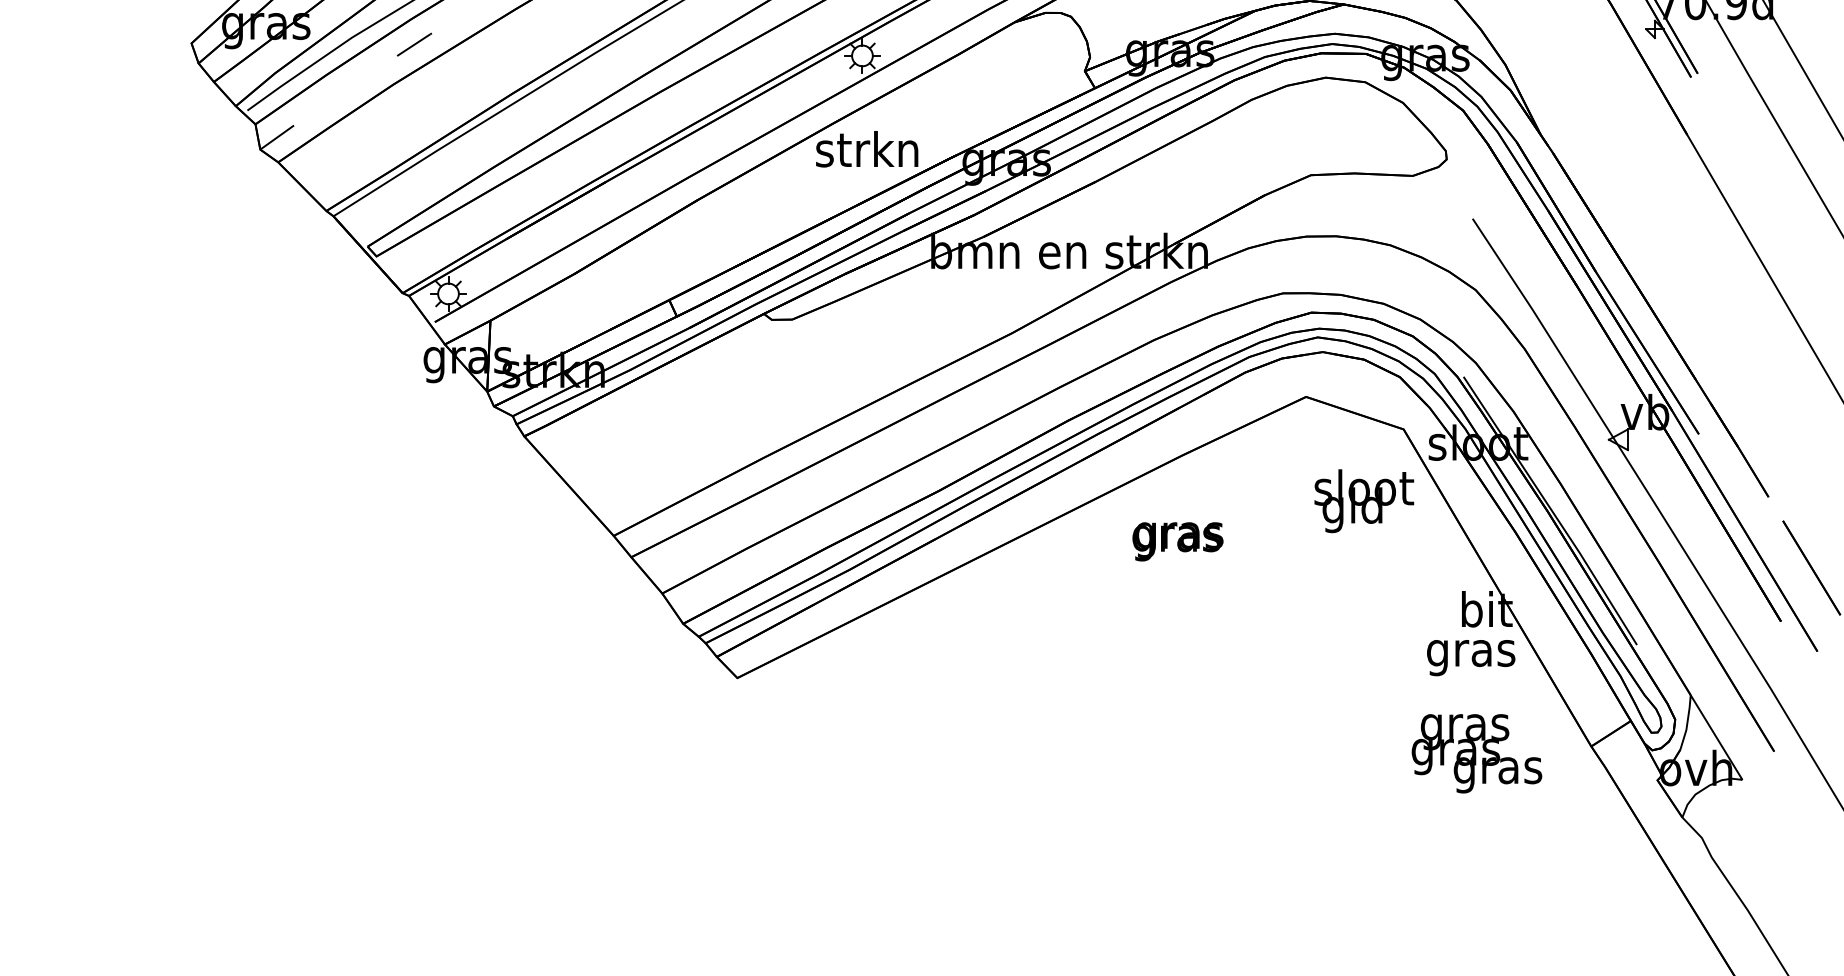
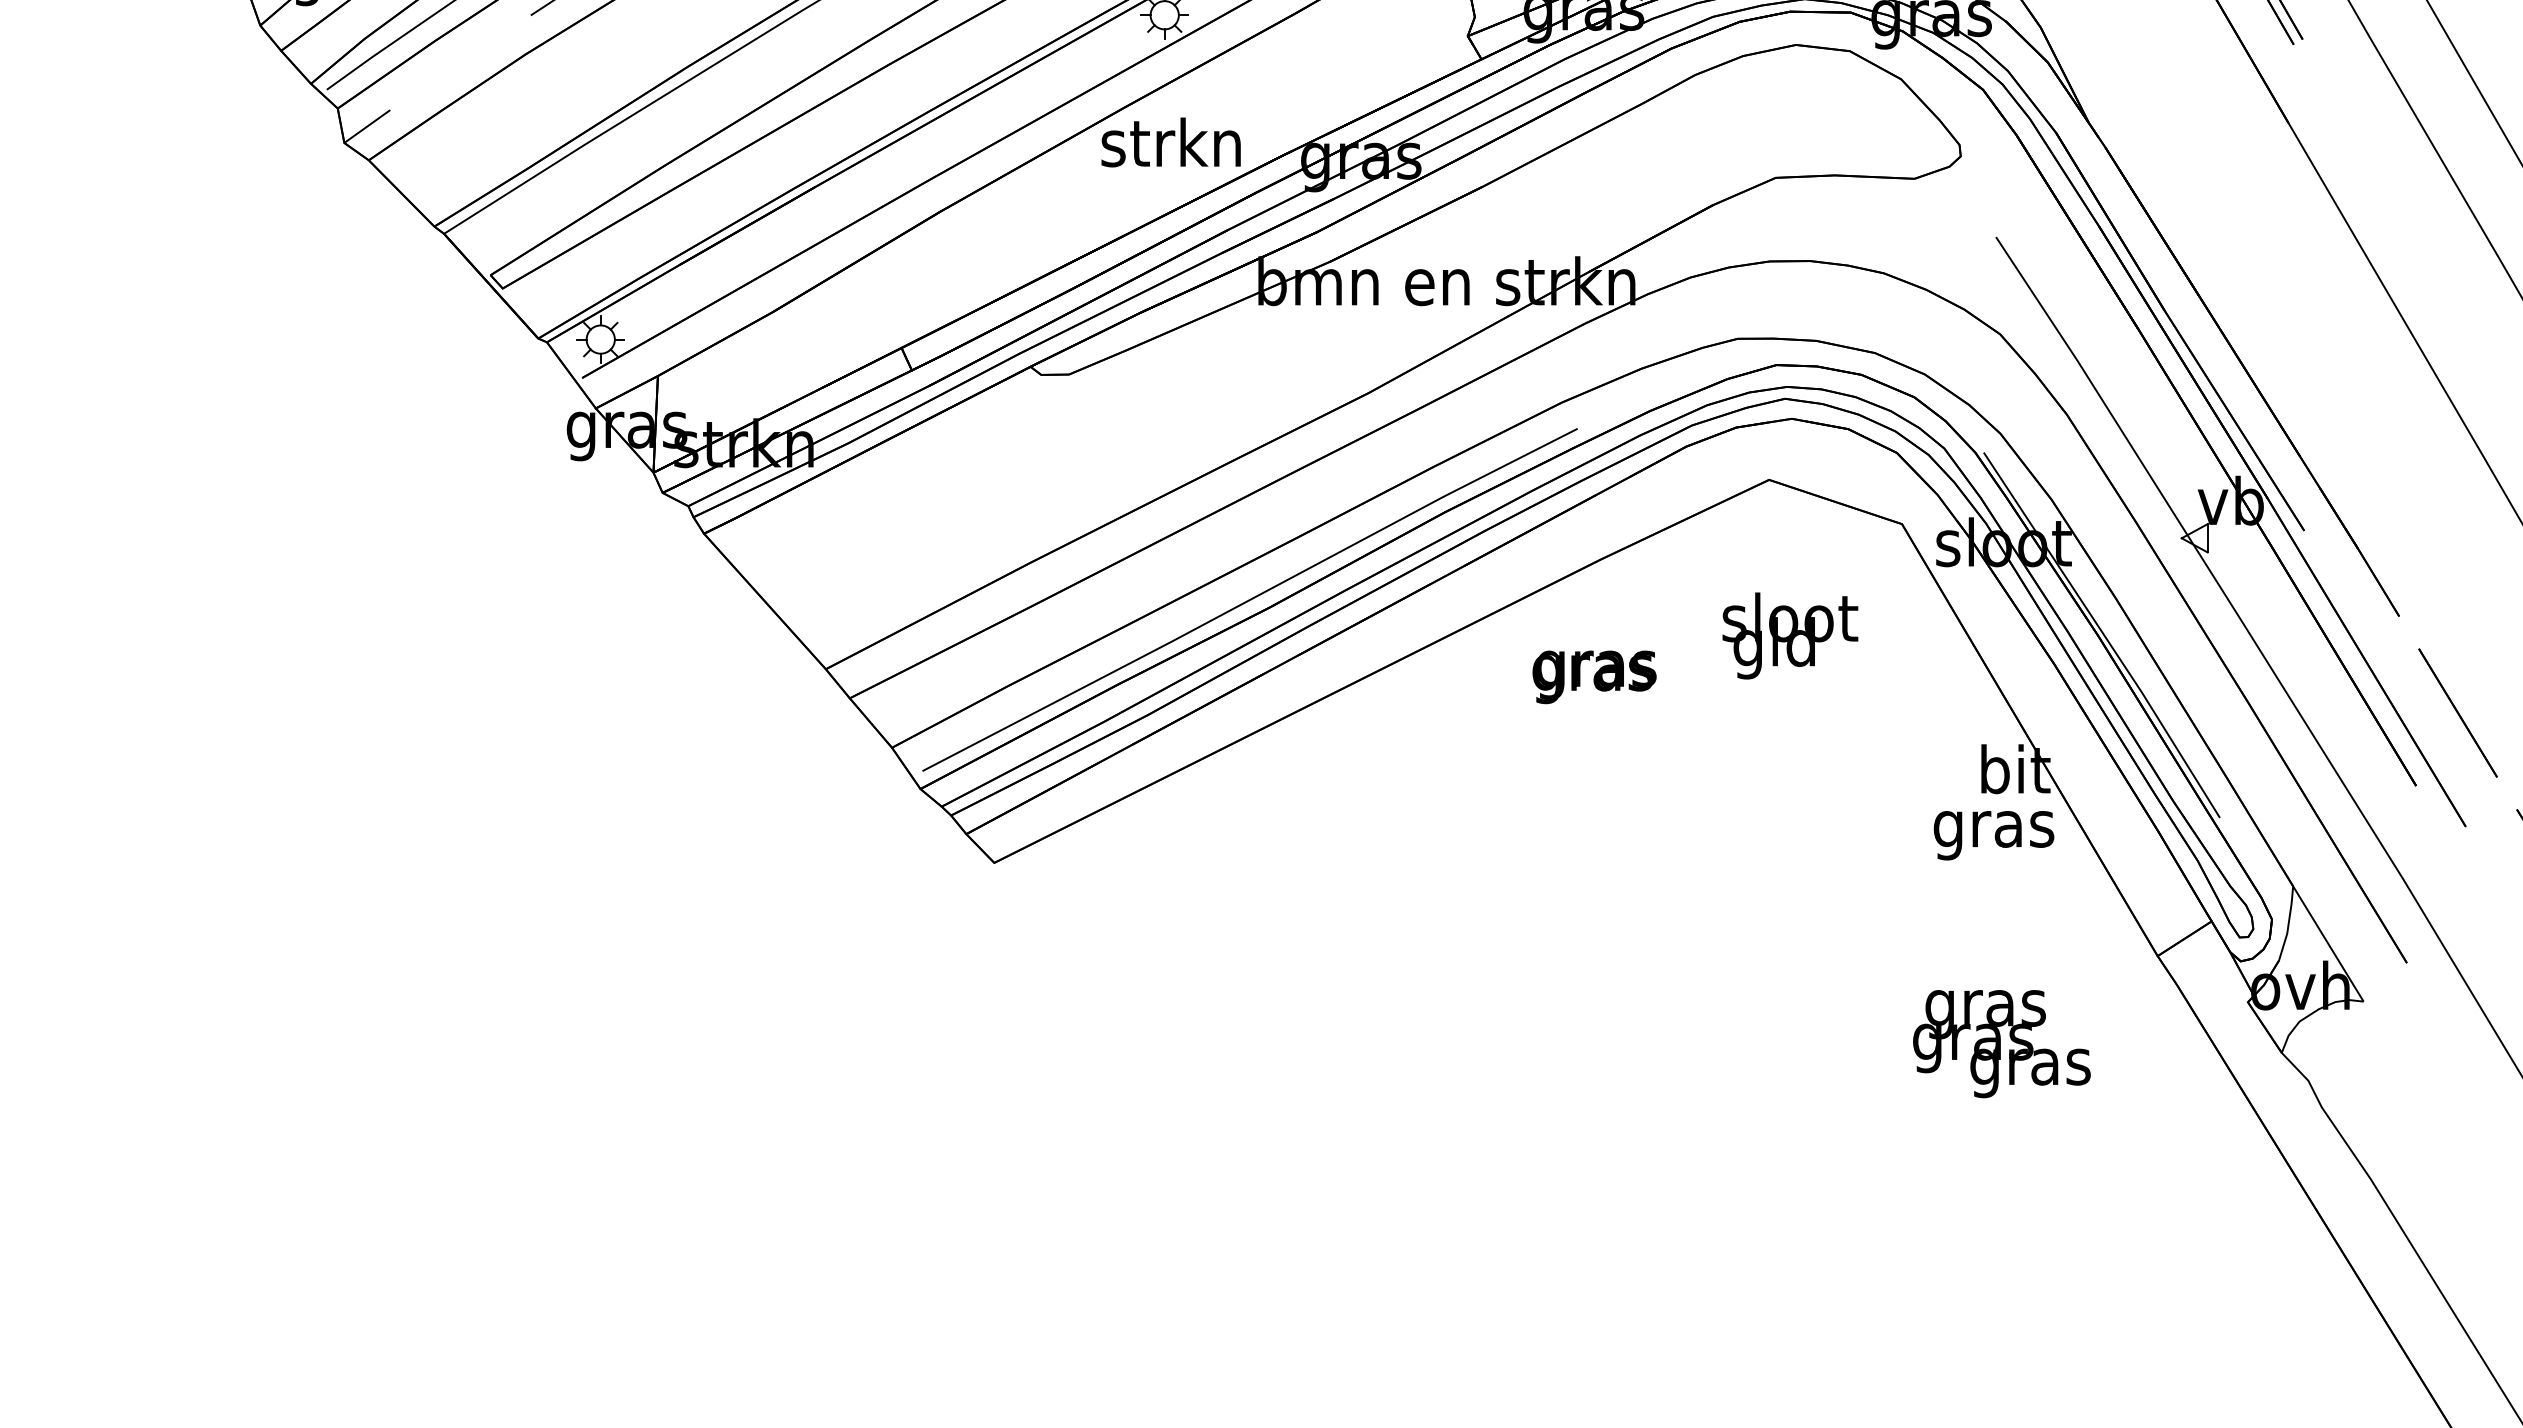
line: (924, 484) -> (1249, 599), added
text: (1364, 500) -> (1790, 635), moved
text: (1476, 754) -> (2001, 1044), moved

